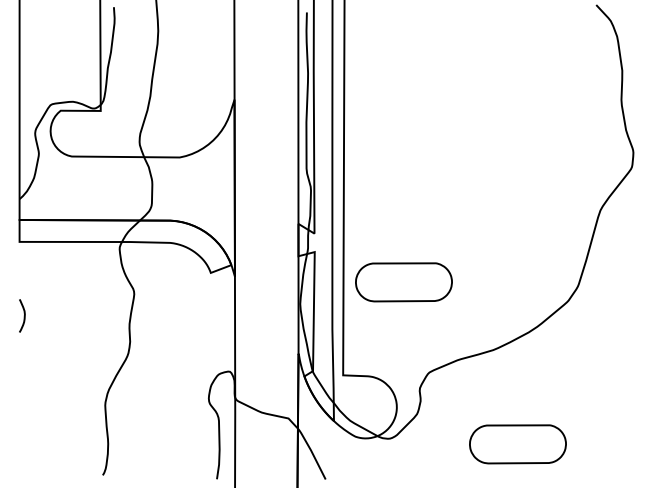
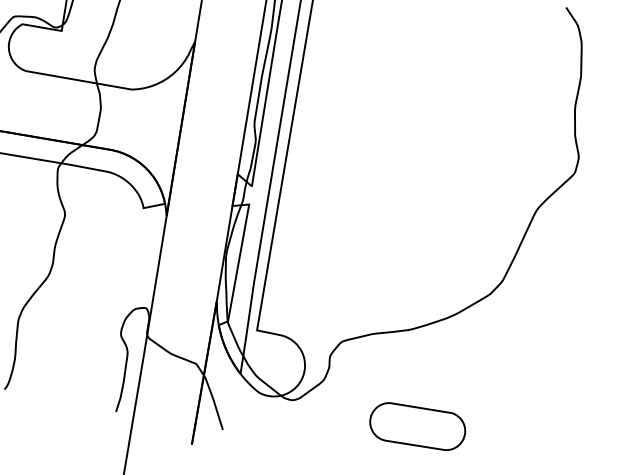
part: (403, 282) -> (331, 248), removed

